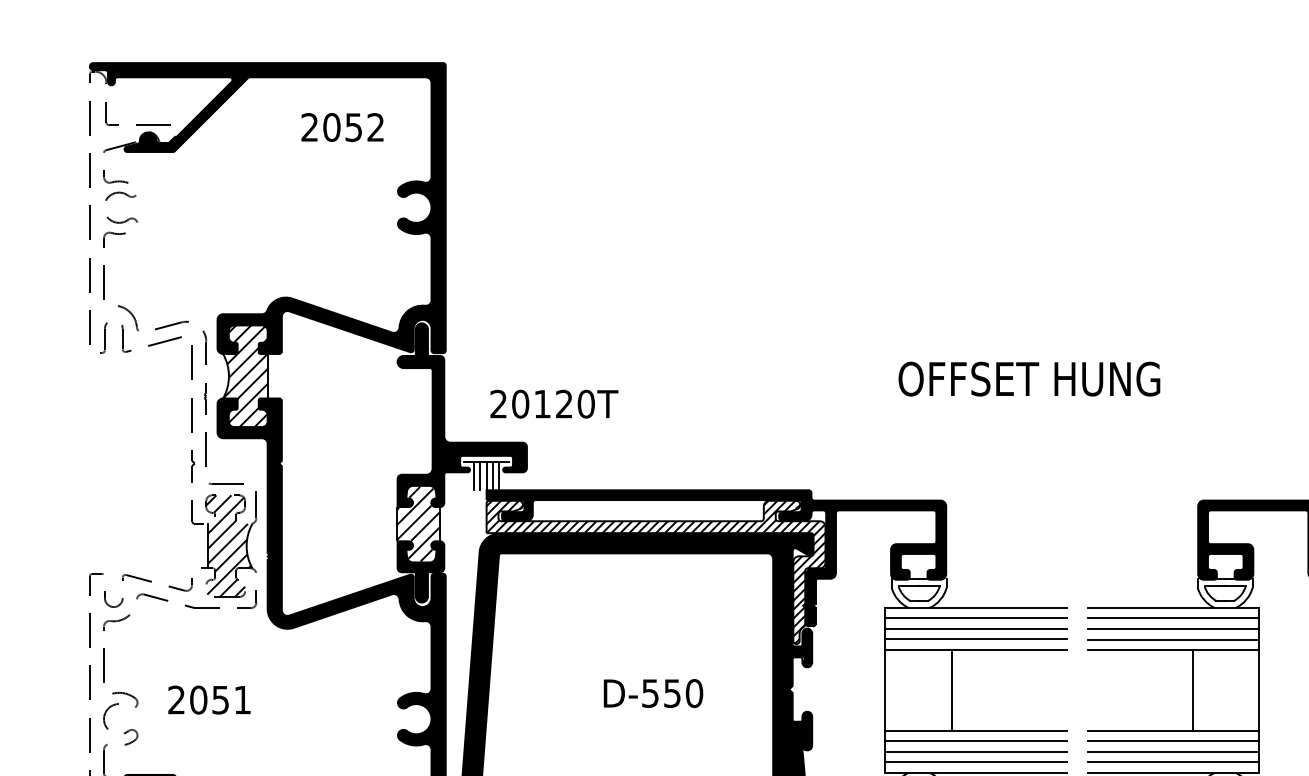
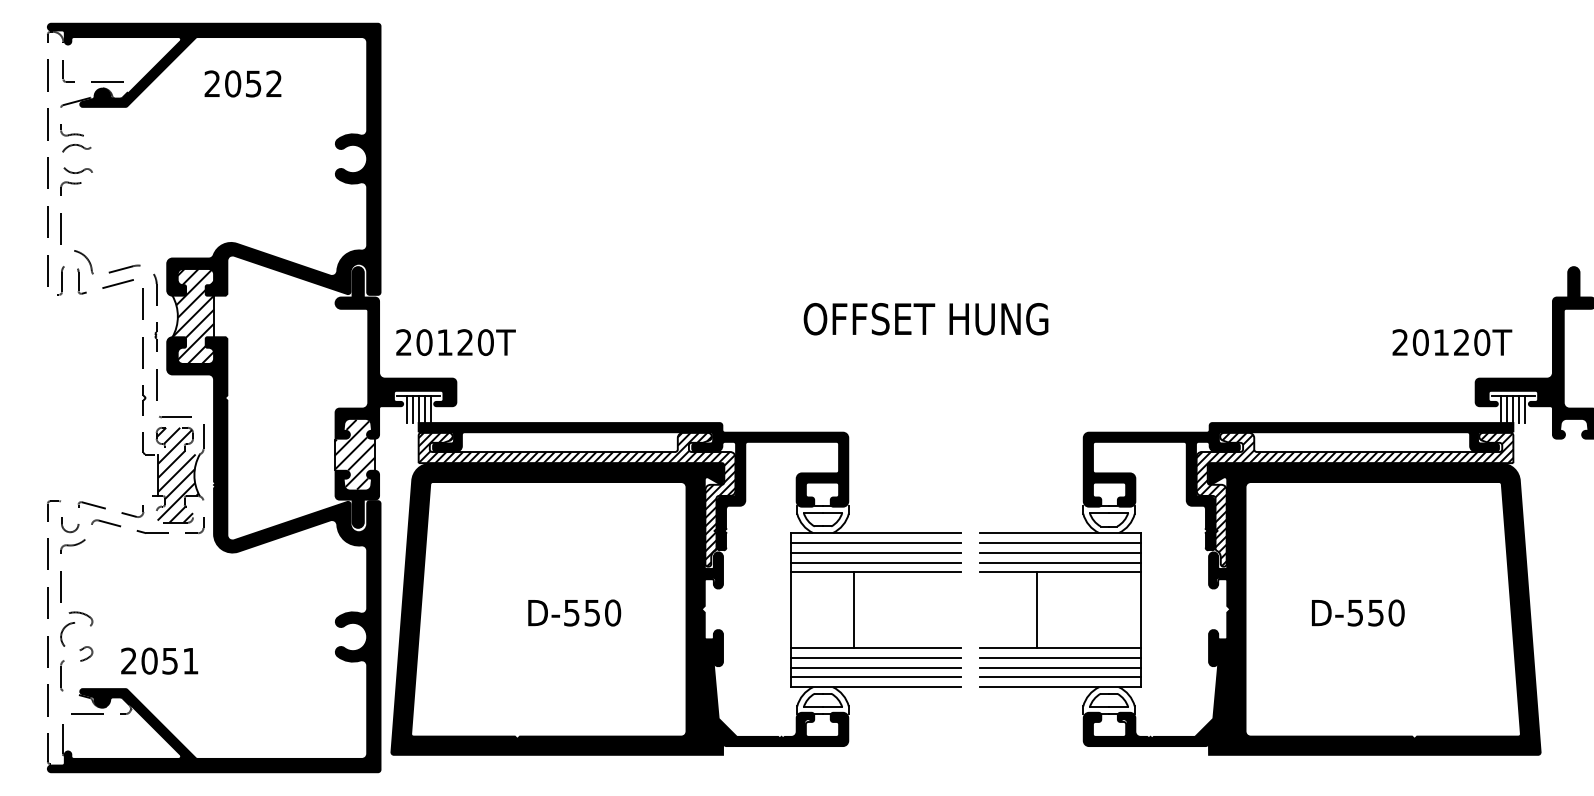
text: (341, 126) -> (242, 83), moved
text: (553, 404) -> (455, 342), moved
line: (1192, 689) -> (1036, 609), moved
text: (209, 699) -> (159, 660), moved

